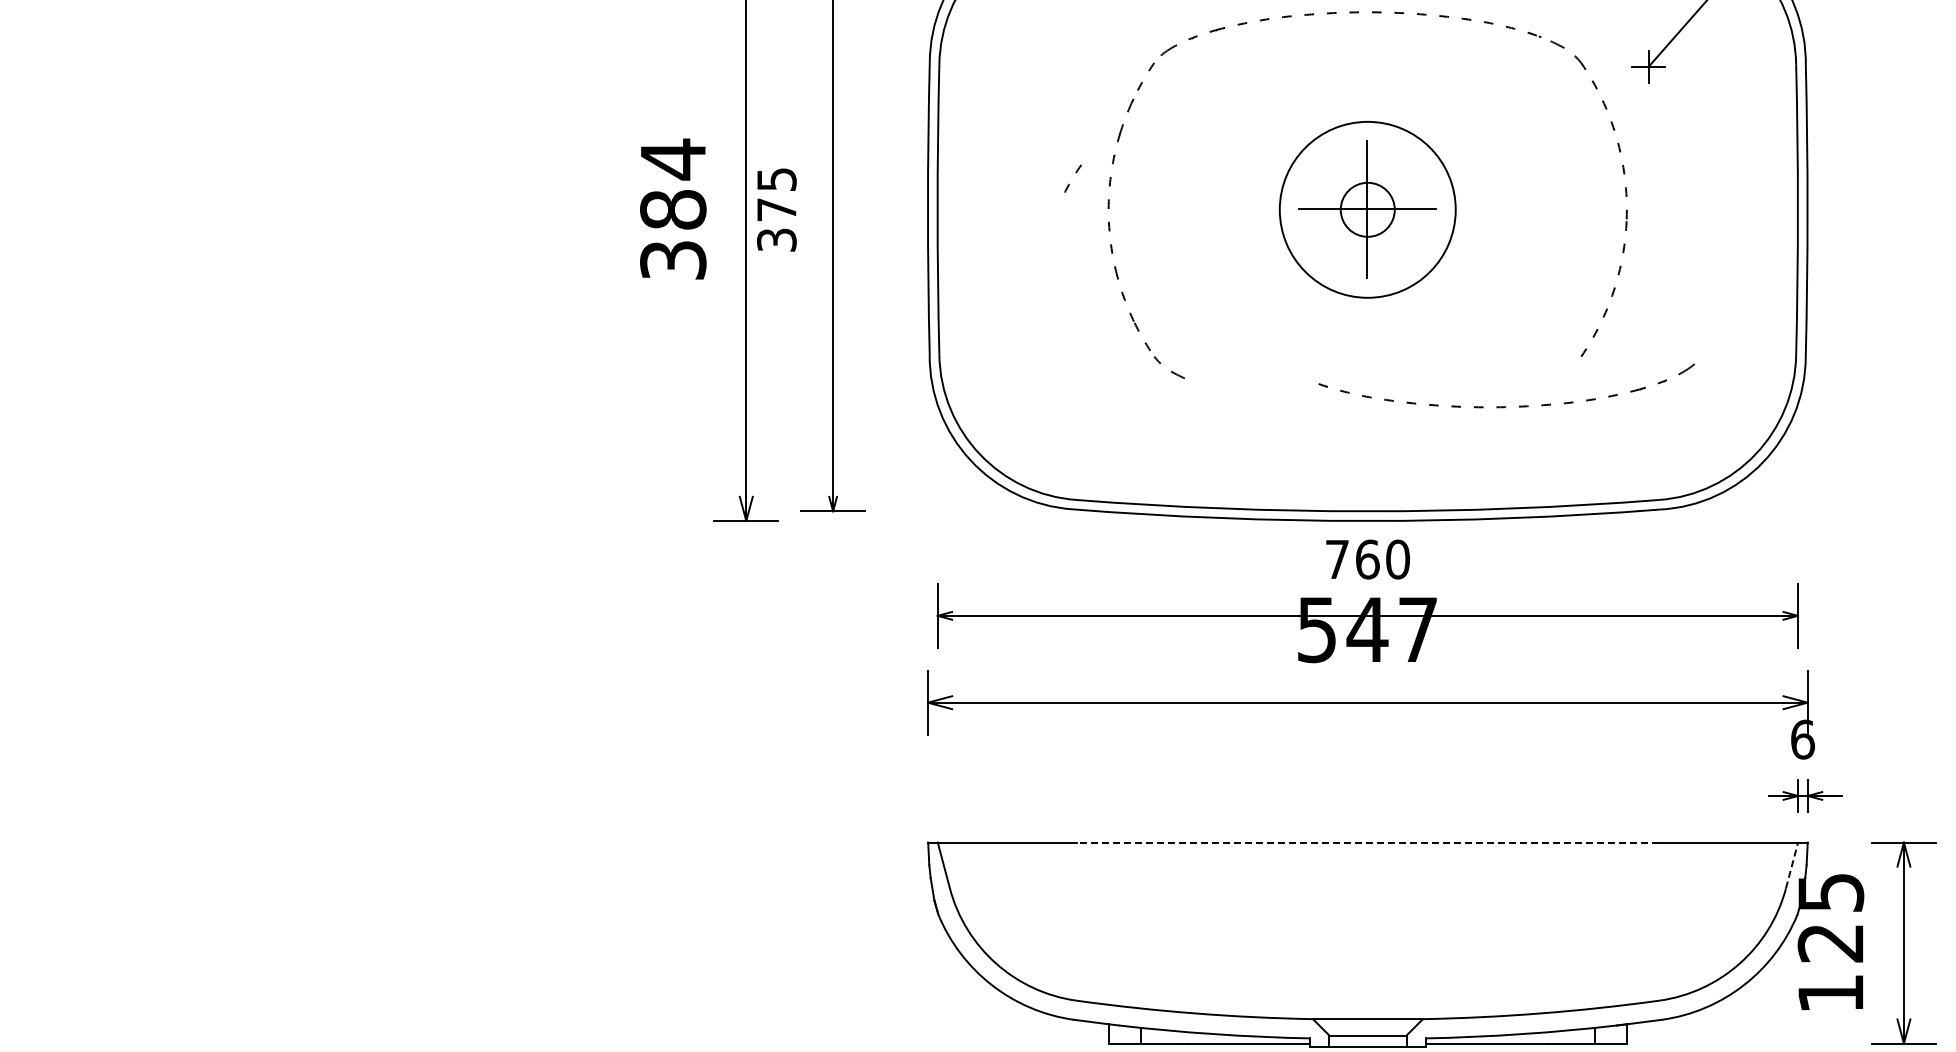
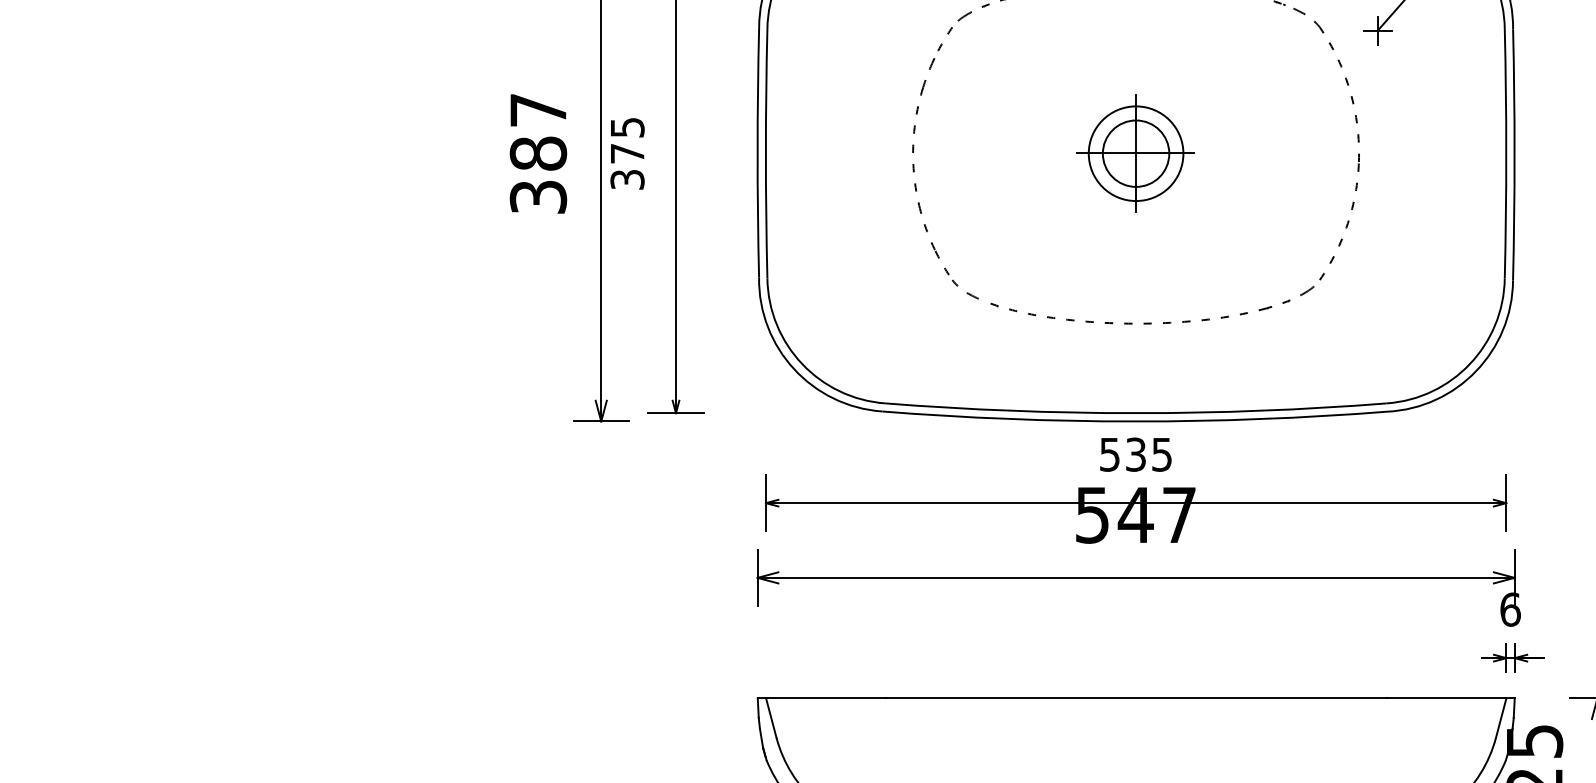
text: (673, 159) -> (538, 110), 384 -> 387
arc: (1076, 173) -> (885, 122), removed
circle: (1367, 209) -> (1135, 153), size x0.62
circle: (1367, 209) -> (1135, 153), size x1.43
part: (1505, 406) -> (1151, 322), moved
text: (1368, 559) -> (1136, 454), 760 -> 535
line: (1367, 842) -> (1135, 698), dashed -> solid
line: (1792, 865) -> (1501, 717), dashed -> solid

